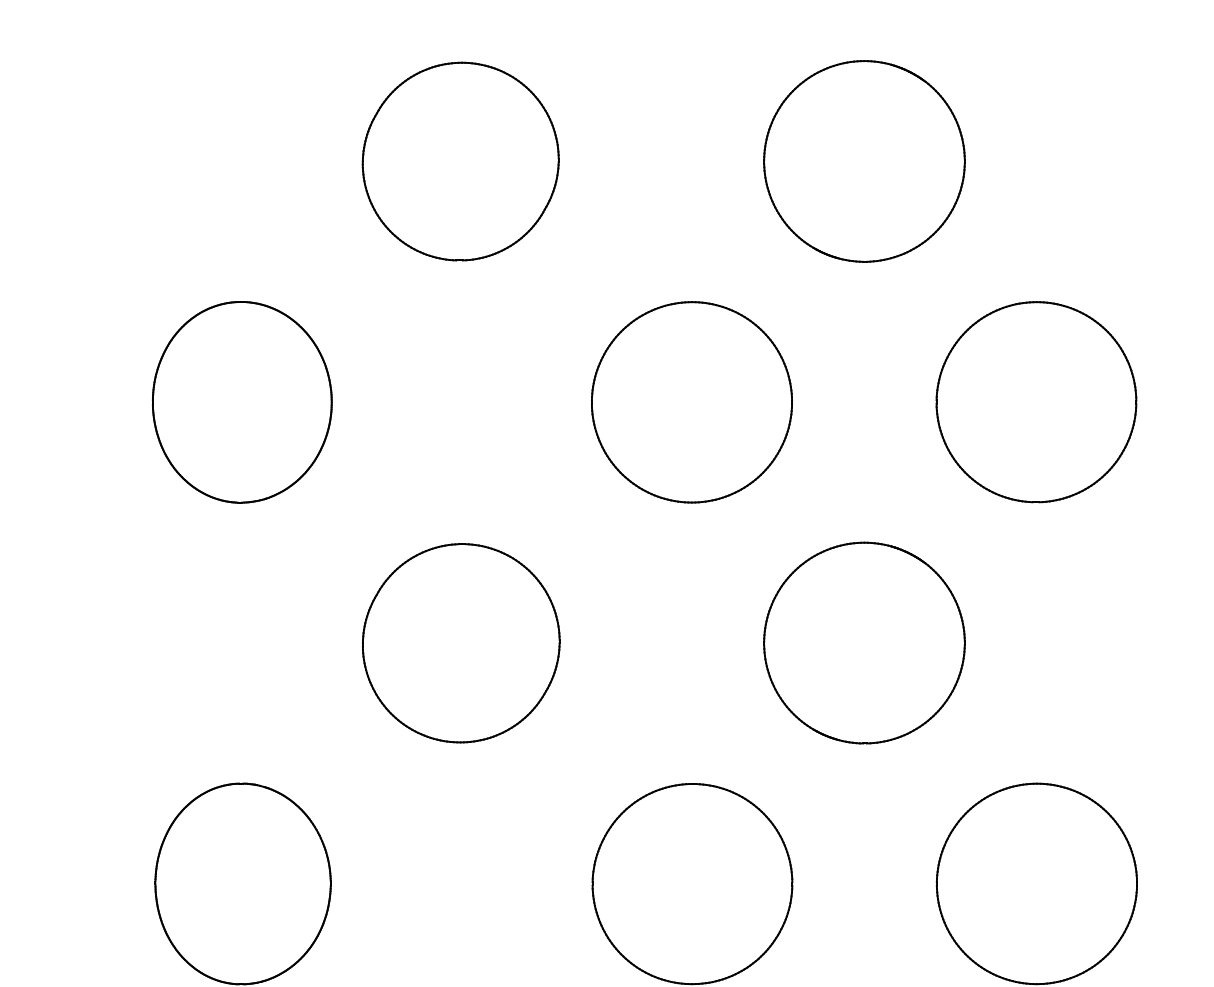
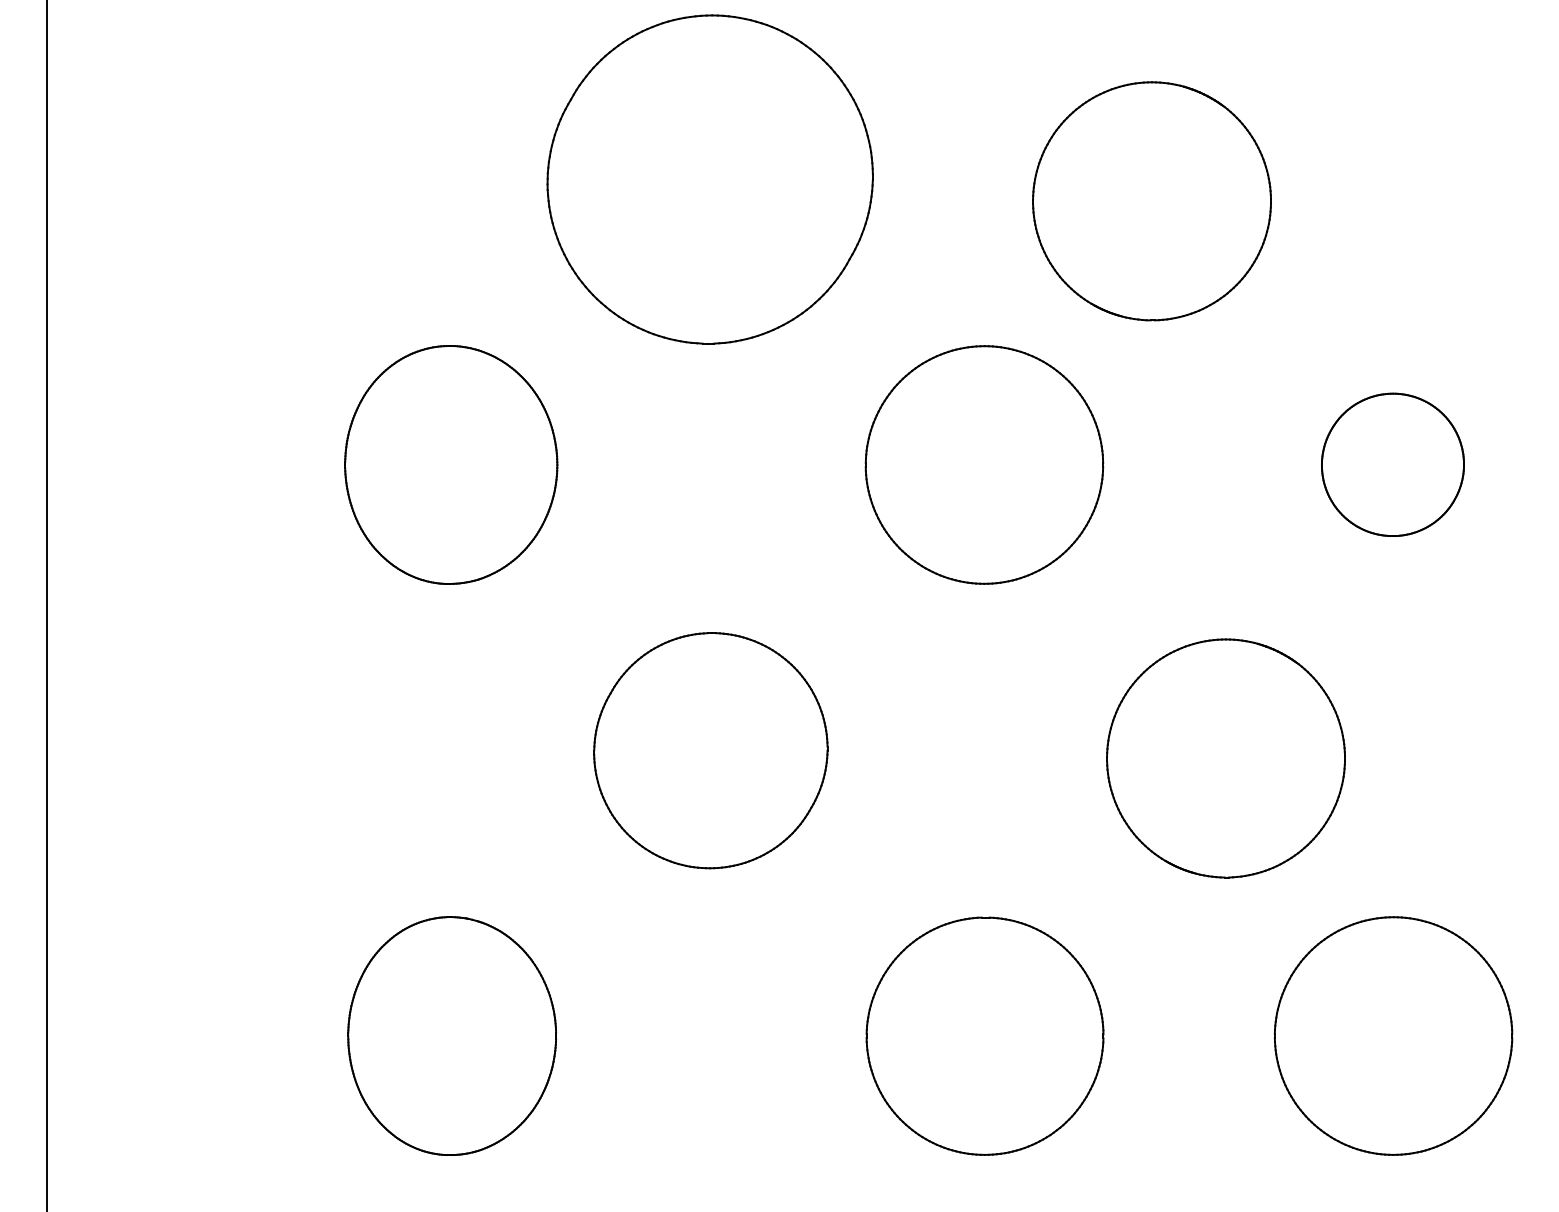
part: (460, 161) -> (710, 179), size x1.4
part: (864, 161) -> (1151, 201), moved
part: (1036, 401) -> (1392, 464), size x0.6
part: (864, 643) -> (1225, 758), moved

